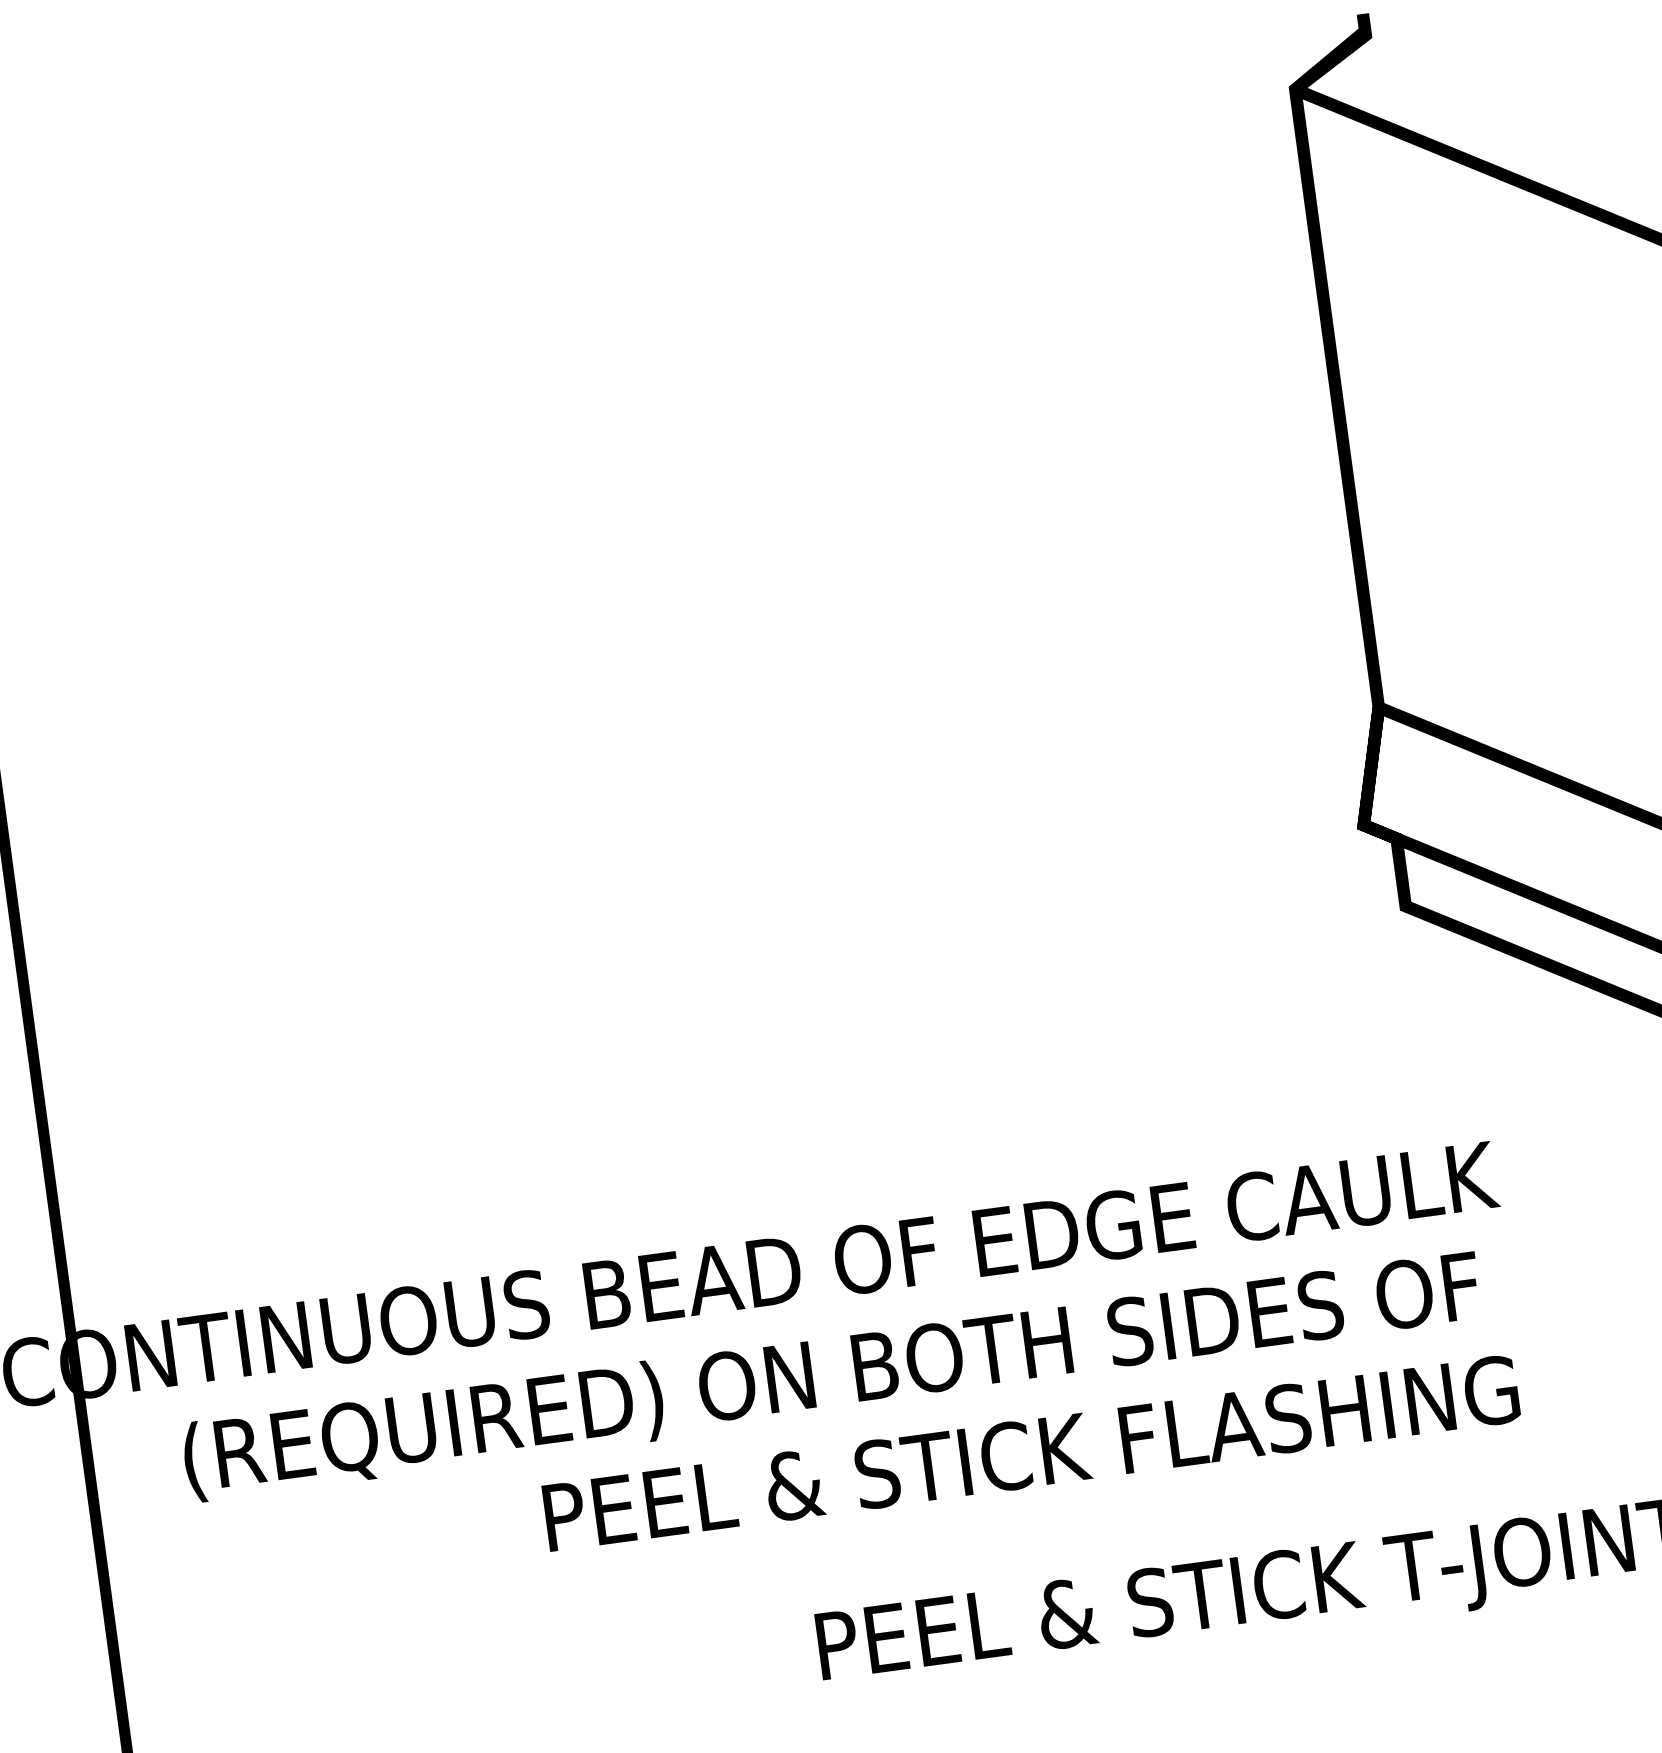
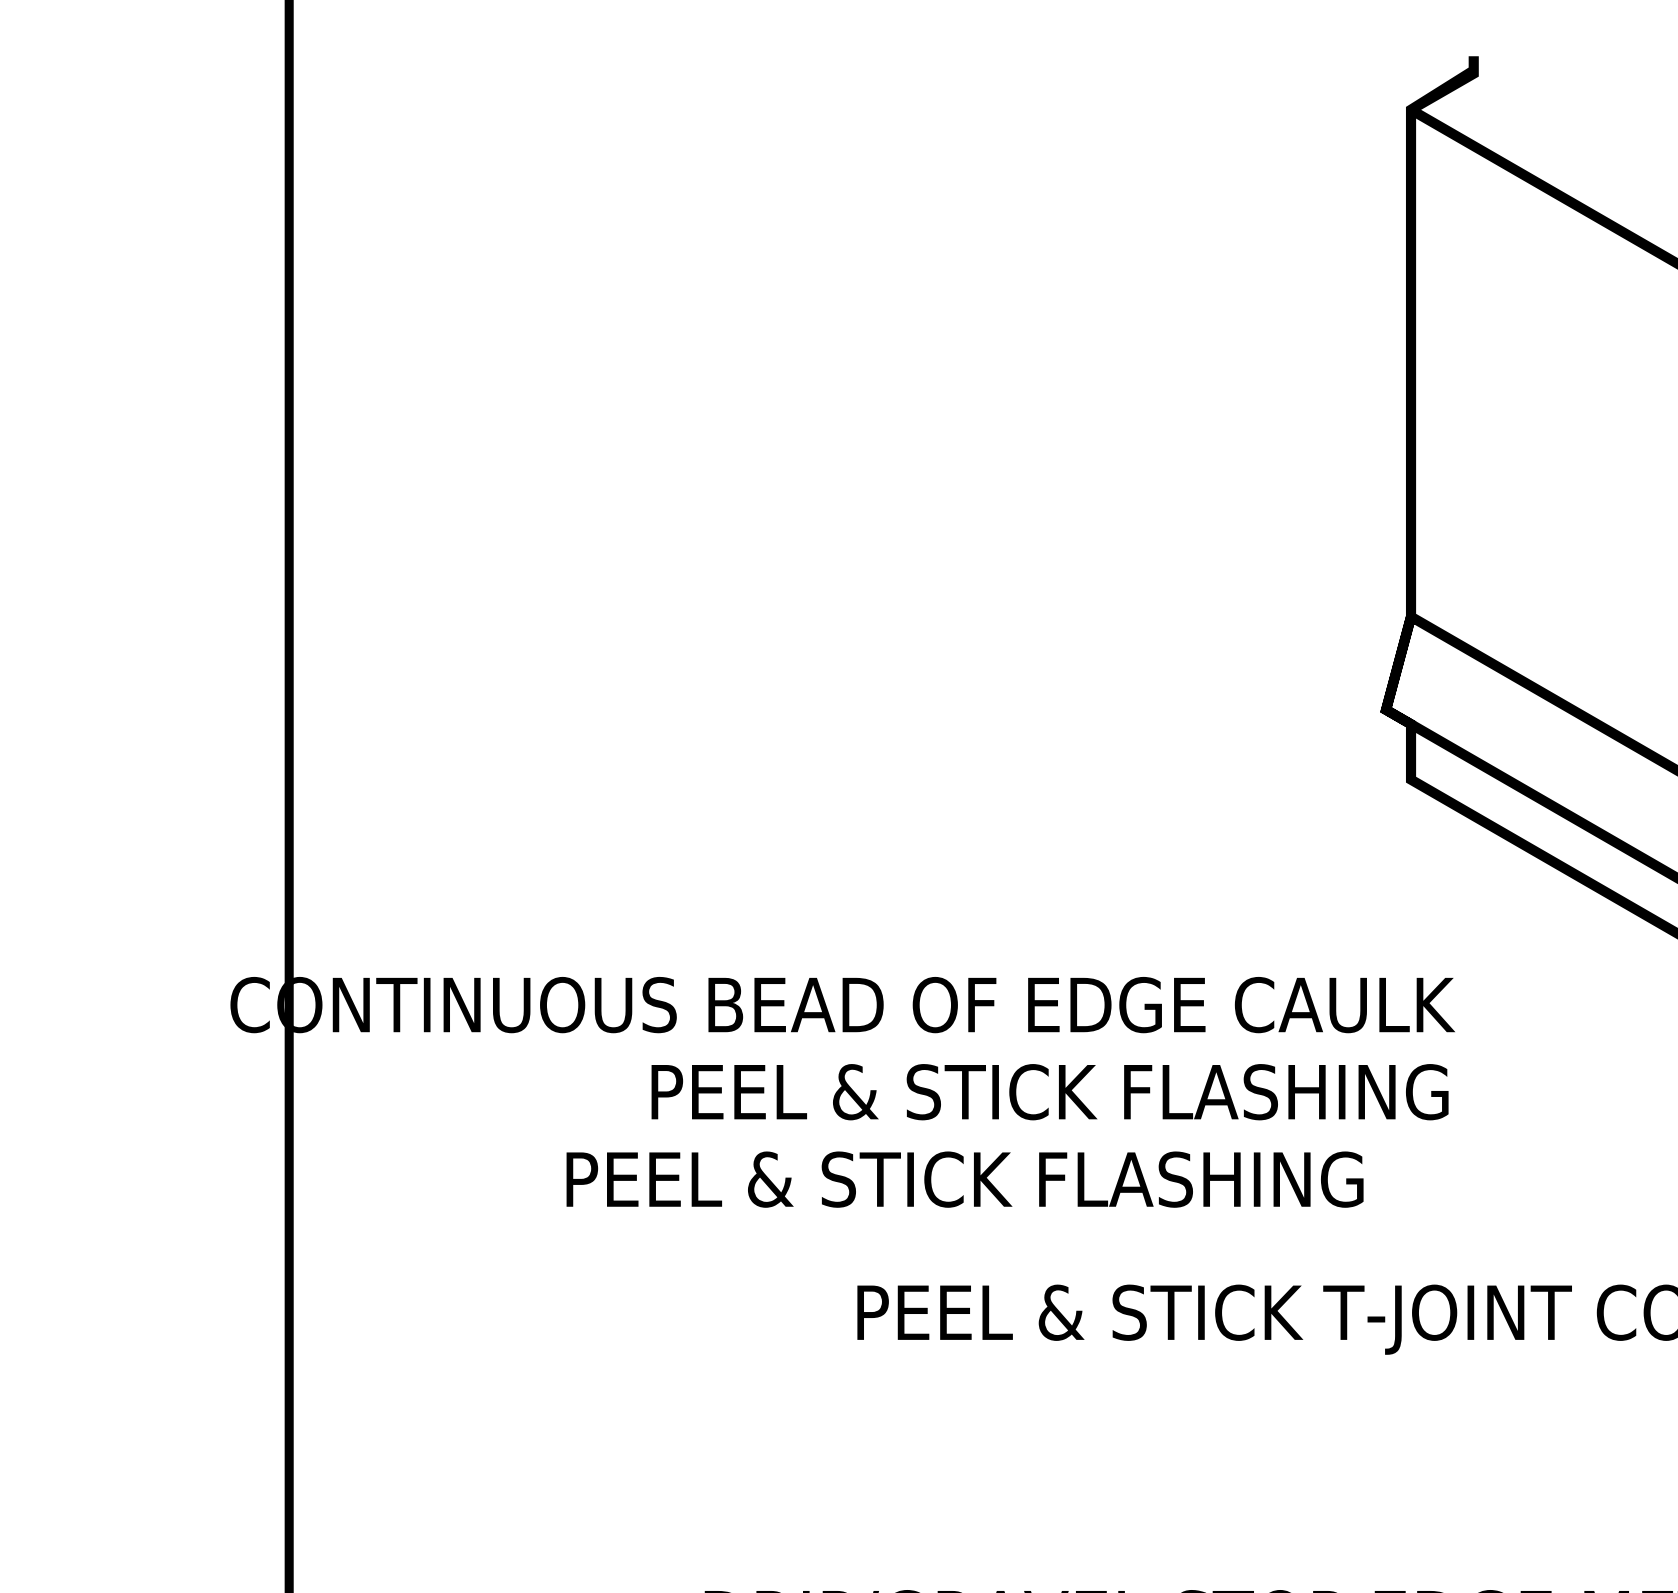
text: (843, 1374) -> (907, 1095), (REQUIRED) ON BOTH SIDES OF -> PEEL & STICK FLASHING
text: (1030, 1453) -> (964, 1179), moved

